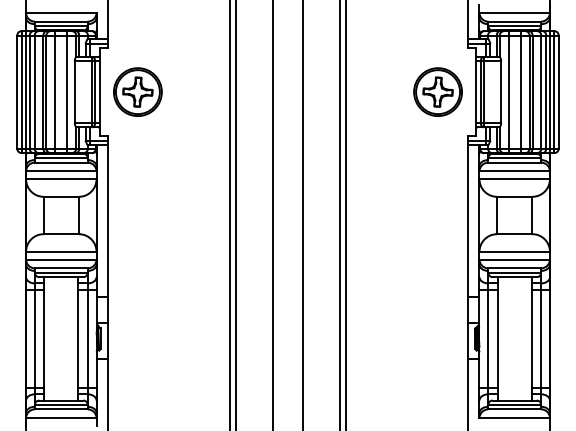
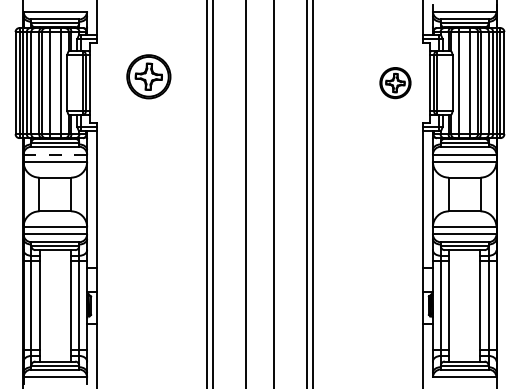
part: (137, 91) -> (148, 76), moved
part: (437, 91) -> (394, 82), size x0.7
line: (60, 171) -> (54, 154), solid -> dashed

